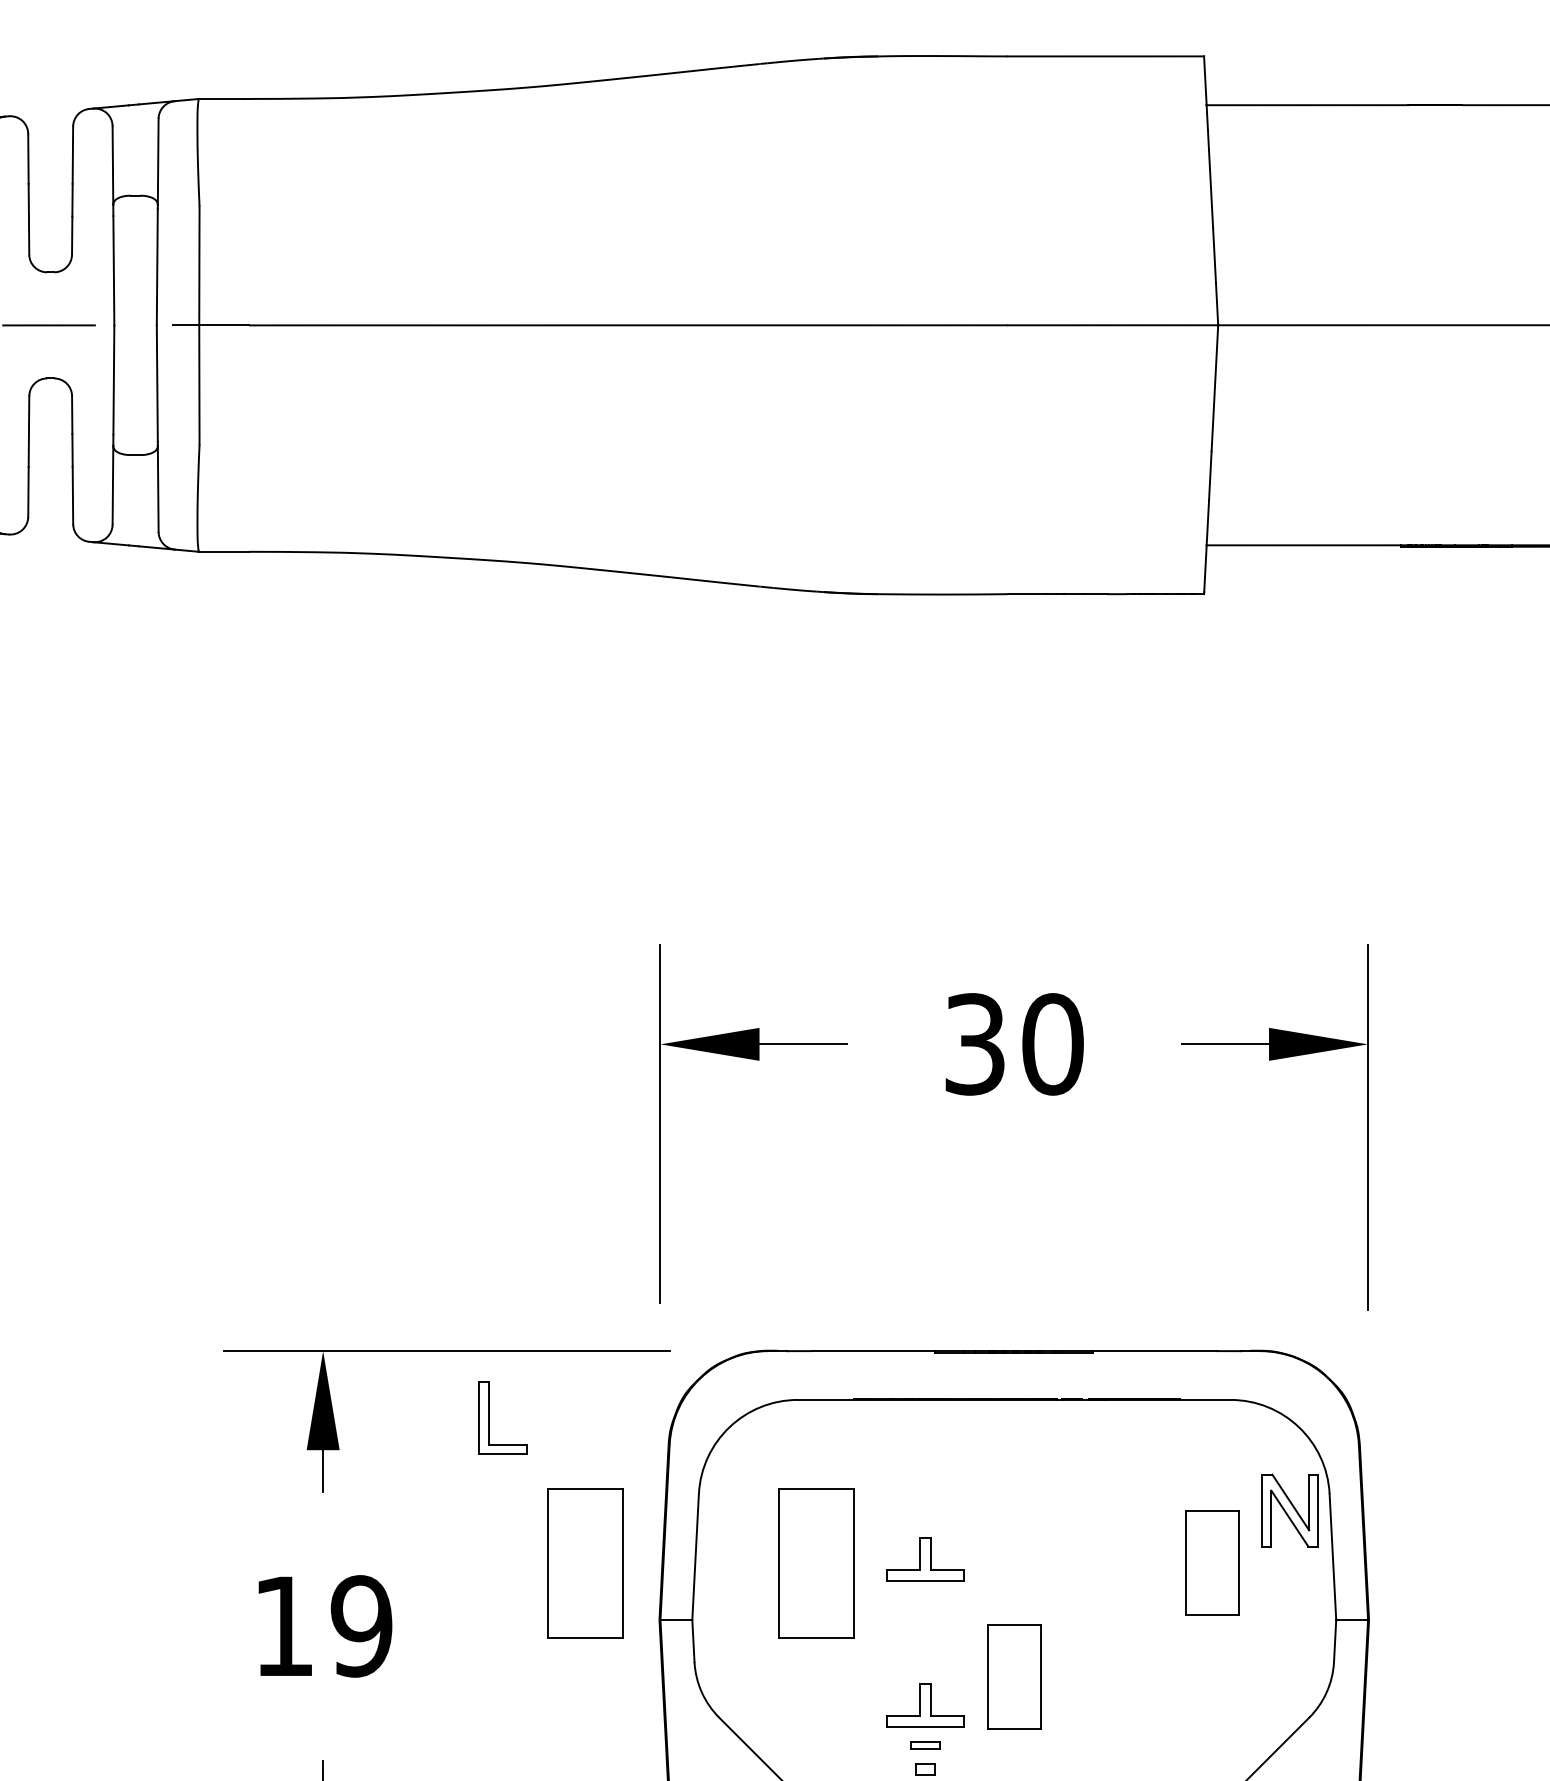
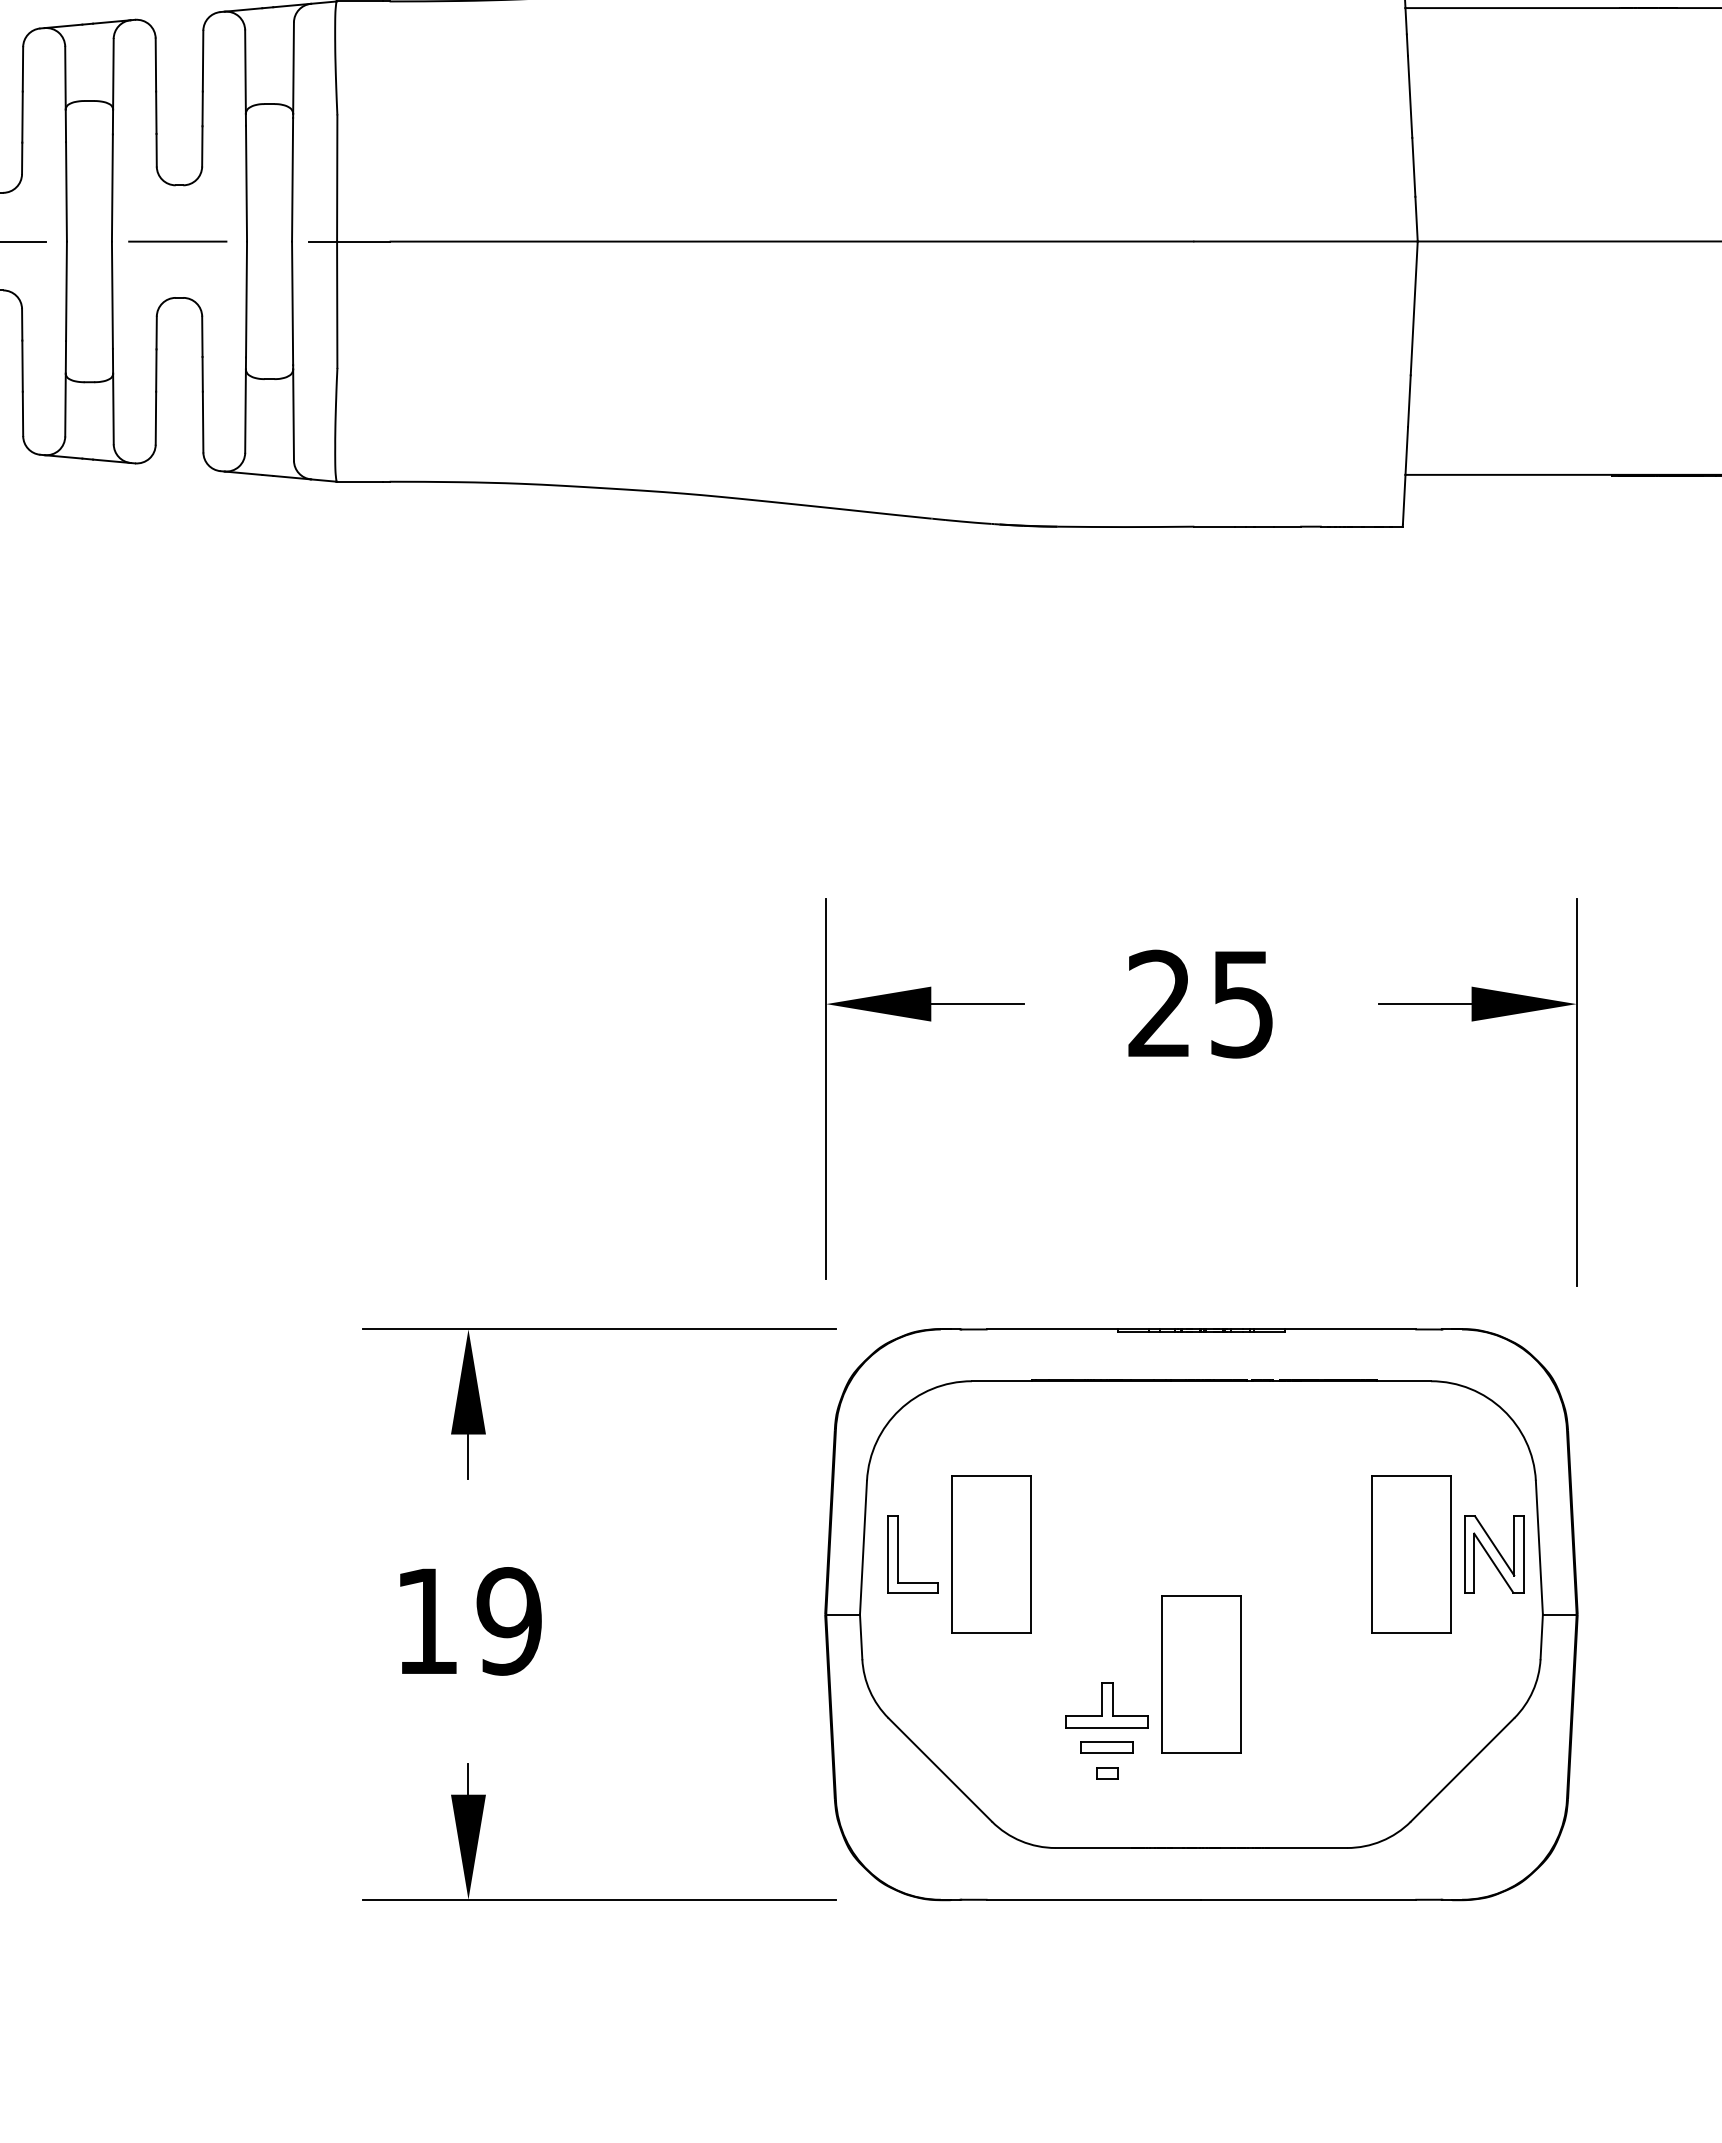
text: (1014, 1043) -> (1201, 1003), 30 -> 25
part: (489, 1418) -> (898, 1554), moved
part: (1290, 1510) -> (1494, 1554), moved
part: (924, 1559) -> (1106, 1550), removed
part: (585, 1563) -> (746, 1554), removed
part: (1212, 1563) -> (1411, 1554), size x1.43
part: (1014, 1676) -> (1201, 1674), size x1.43
part: (924, 1745) -> (1106, 1747), size x1.67

